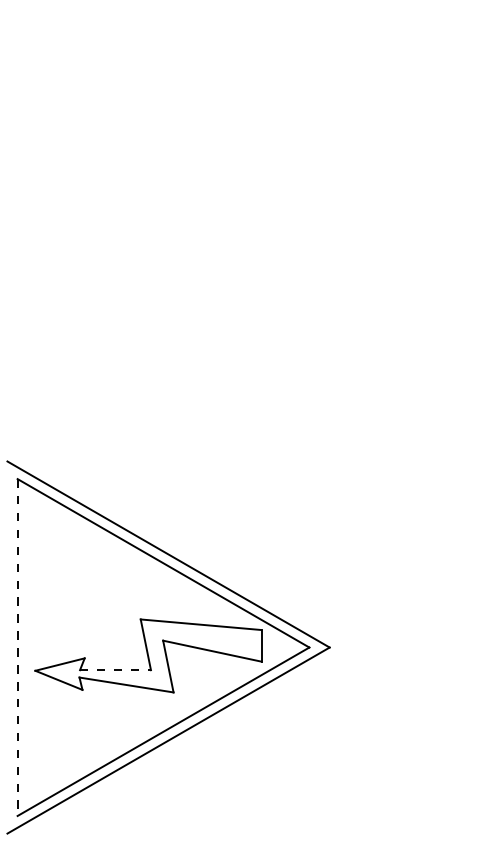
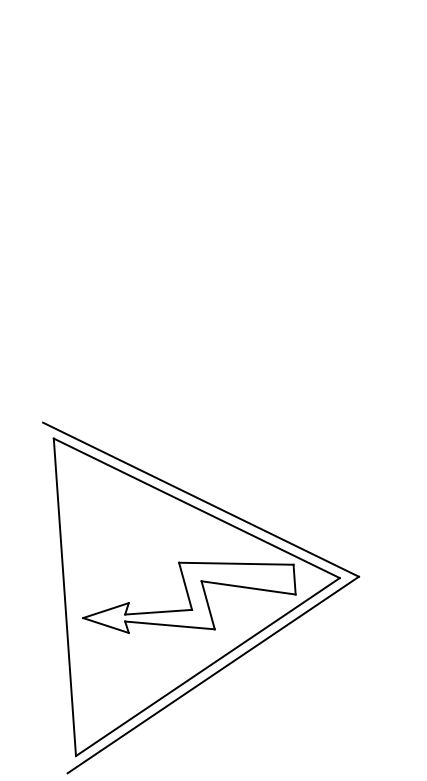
line: (17, 648) -> (64, 598), dashed -> solid
line: (116, 670) -> (159, 612), dashed -> solid

